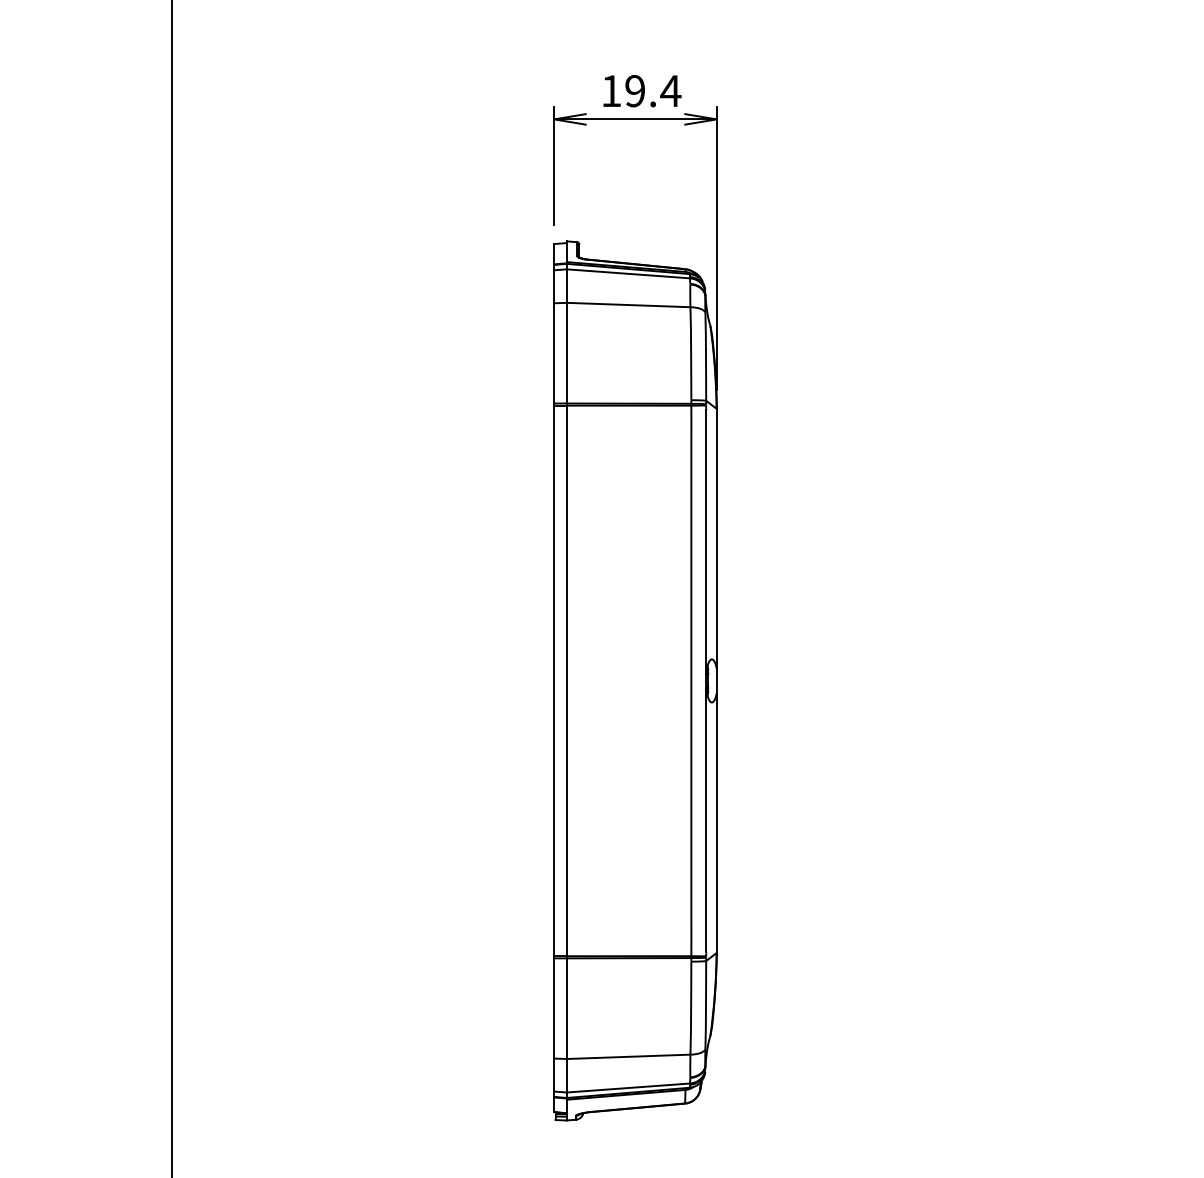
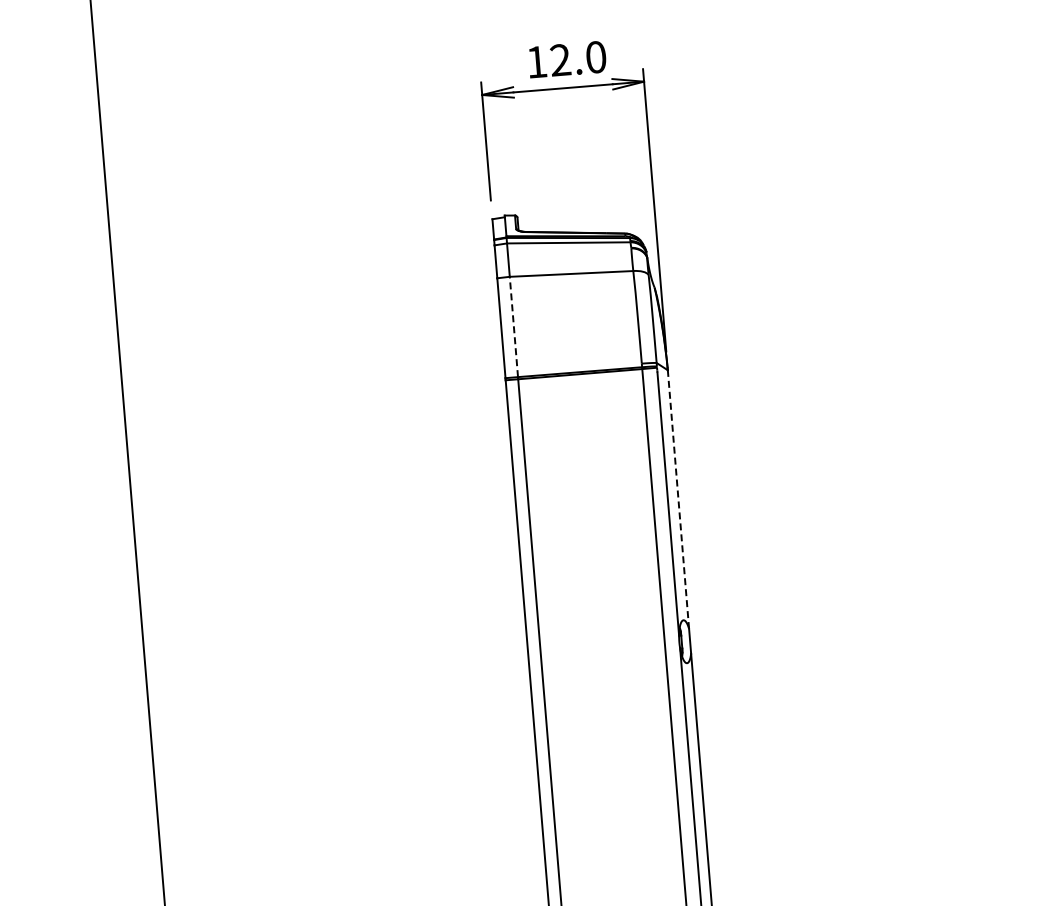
text: (653, 91) -> (578, 59), 19.4 -> 12.0
line: (566, 352) -> (513, 326), solid -> dashed
line: (716, 538) -> (678, 499), solid -> dashed

